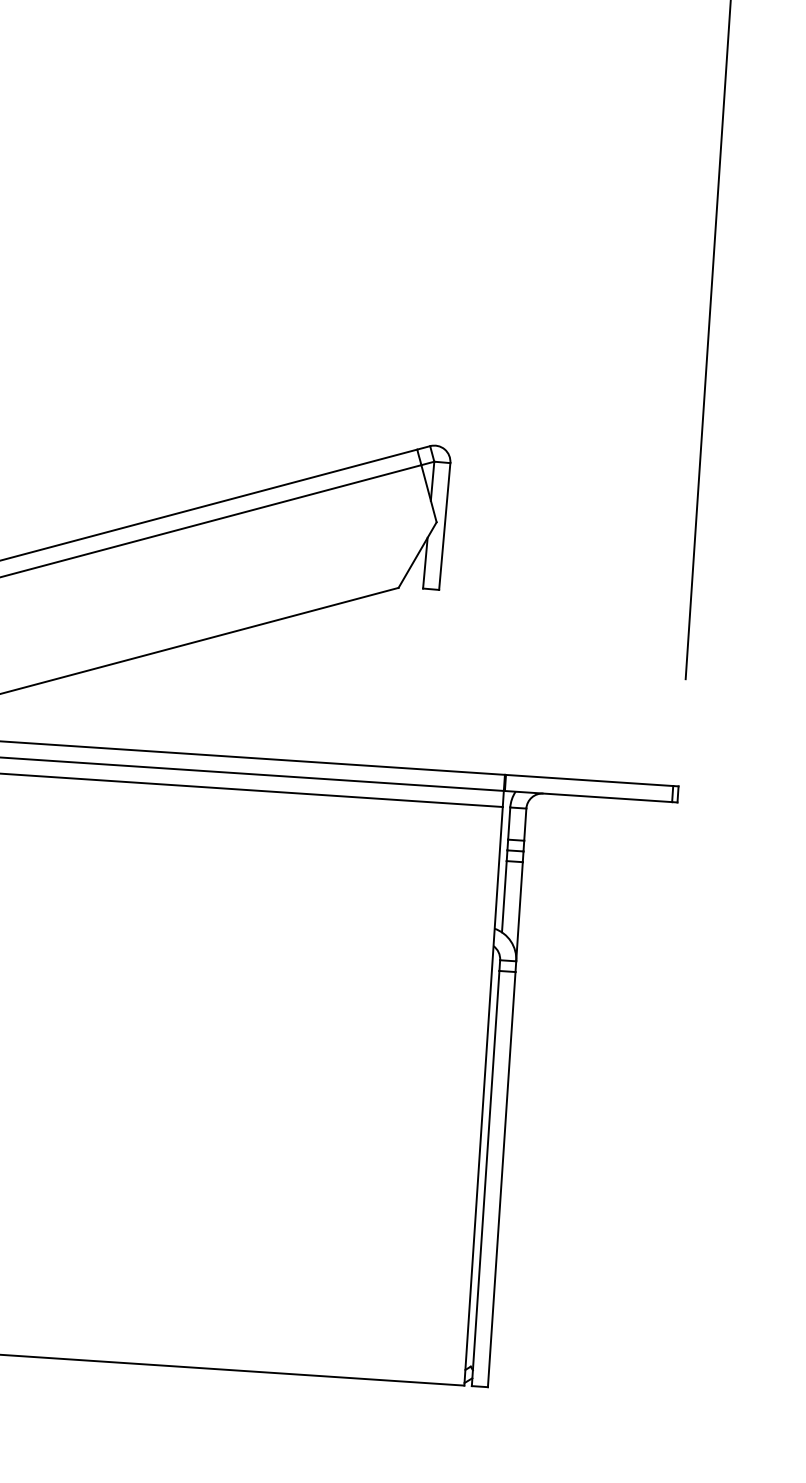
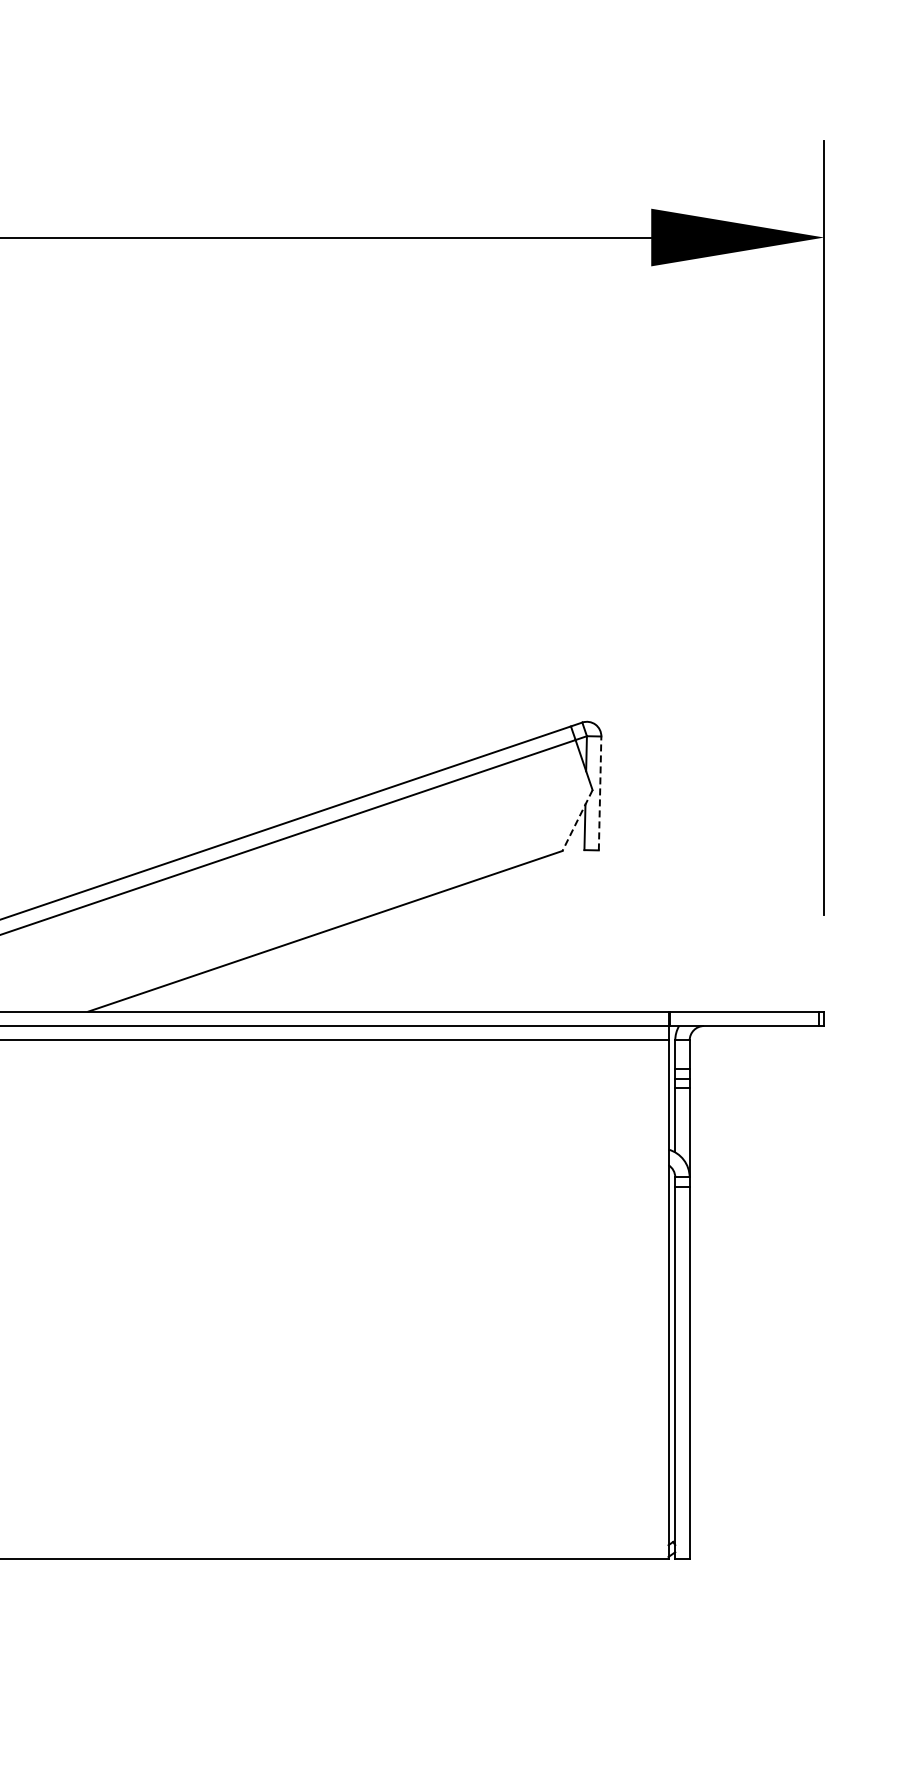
line: (445, 526) -> (600, 793), solid -> dashed
line: (417, 555) -> (577, 820), solid -> dashed

